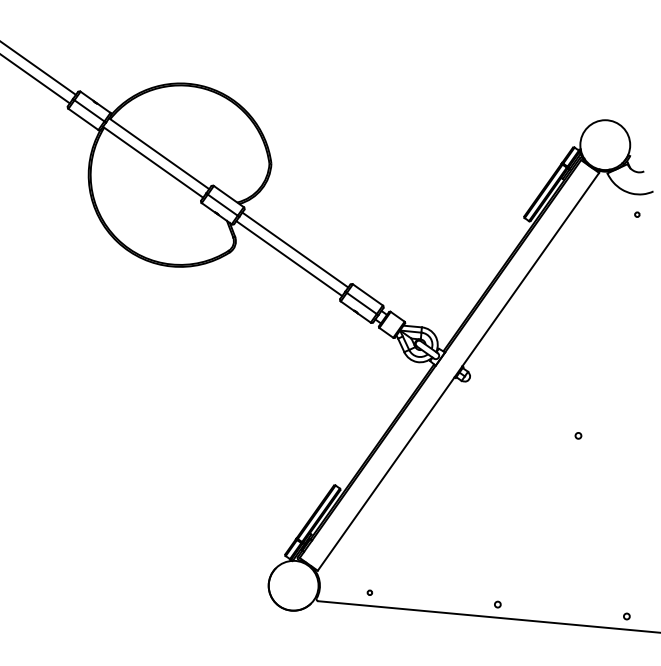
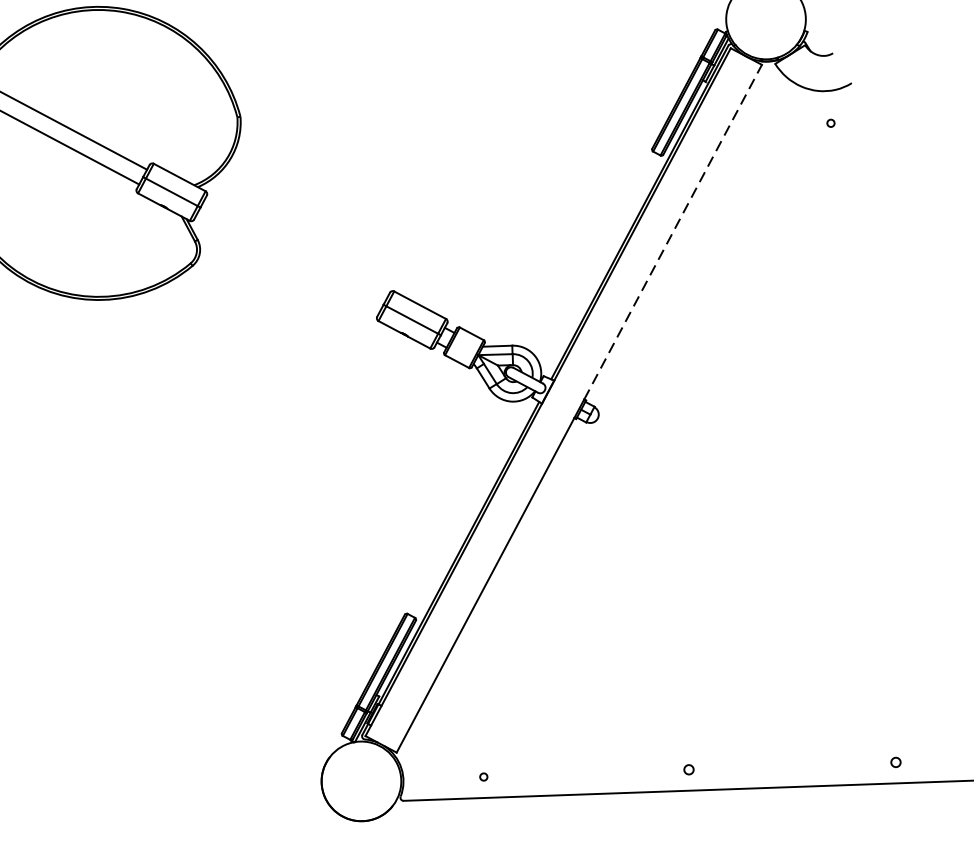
line: (295, 249) -> (296, 247), removed
line: (289, 258) -> (288, 263), removed
line: (530, 269) -> (672, 231), solid -> dashed
circle: (578, 435) -> (782, 485), removed

